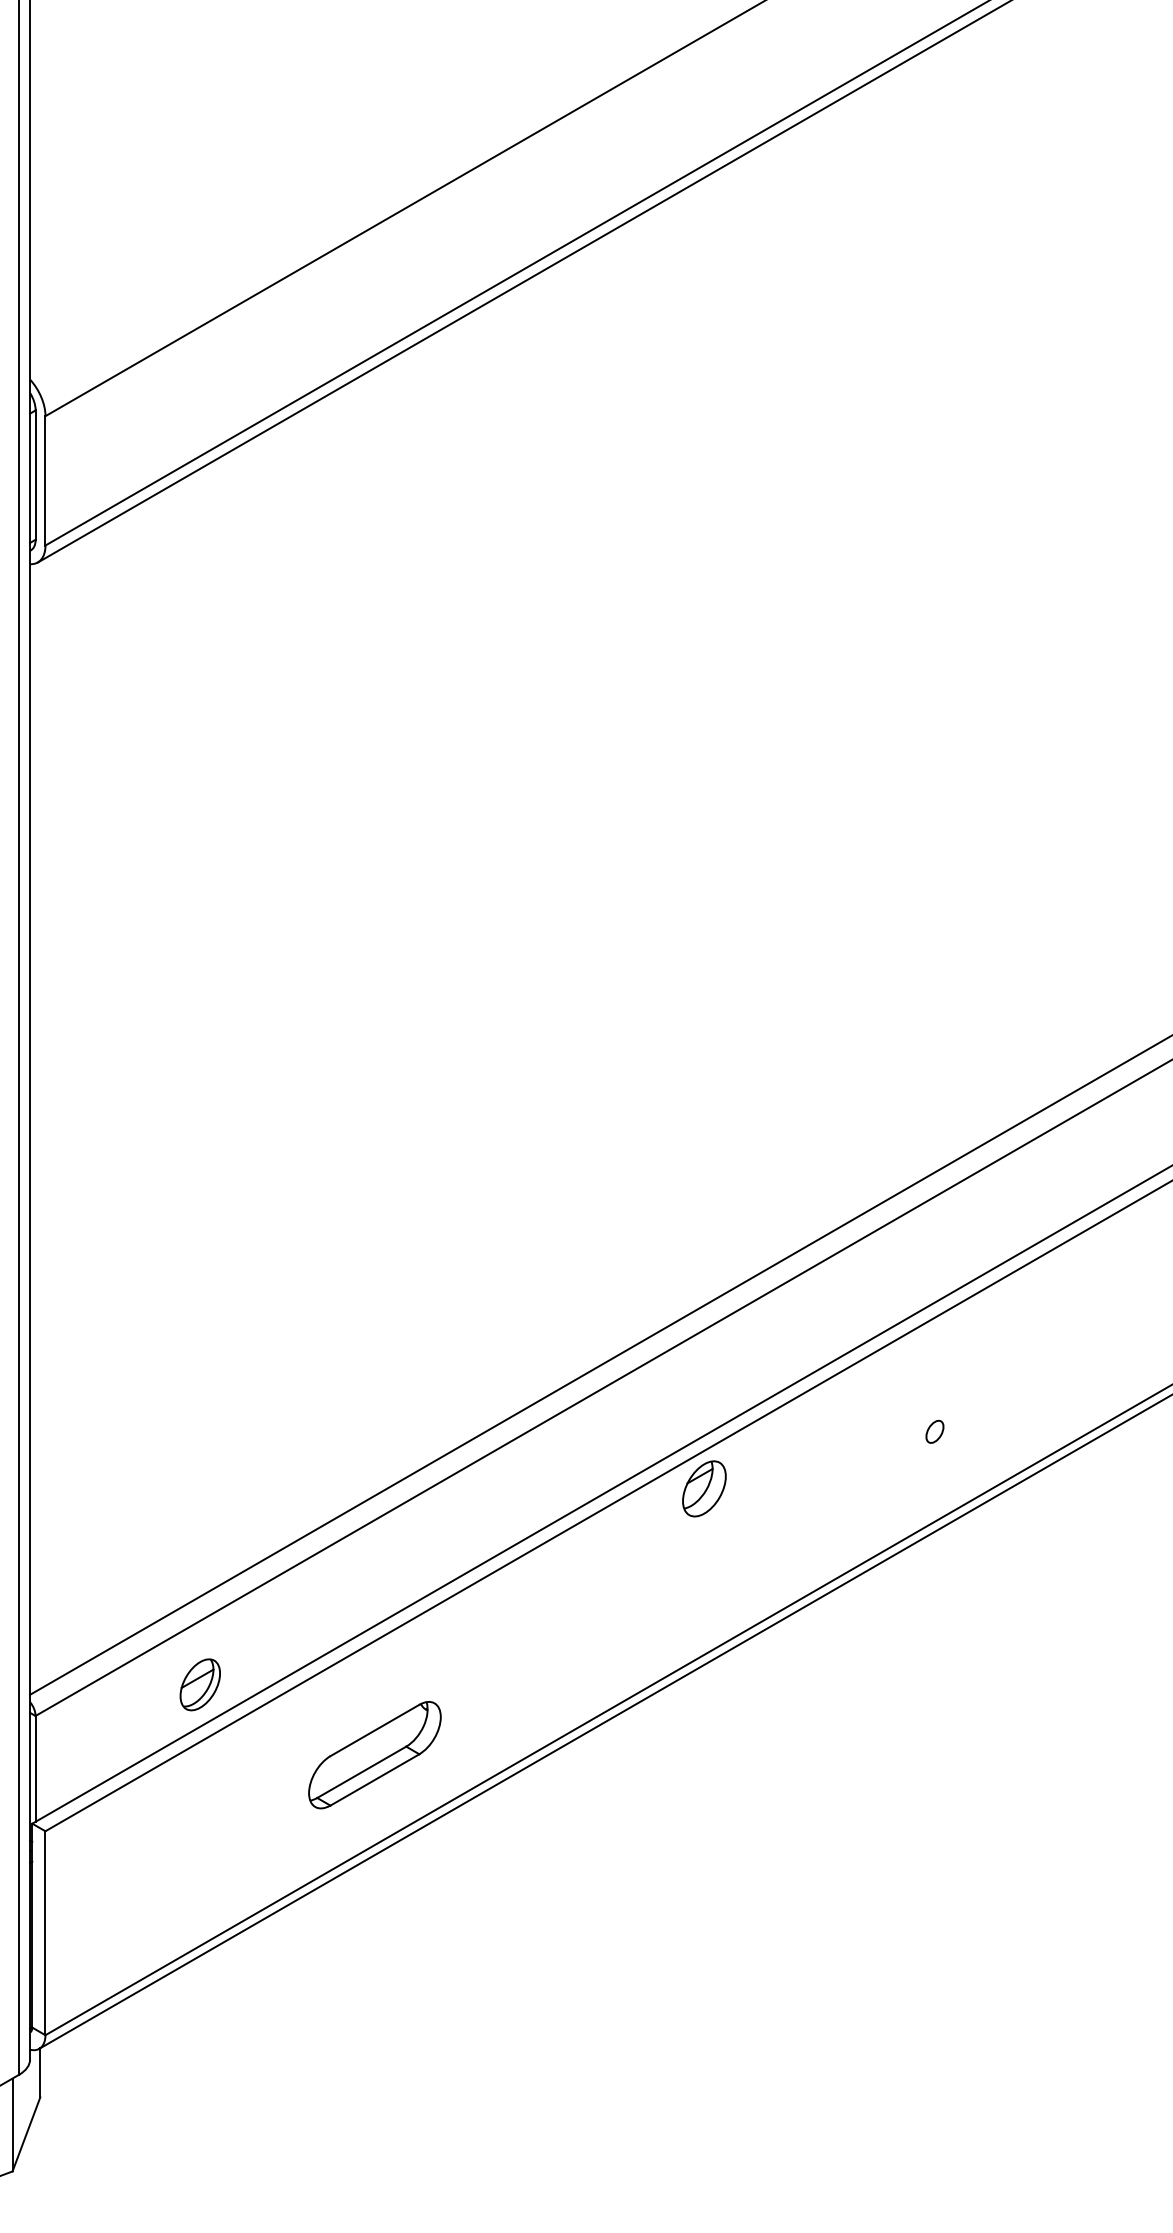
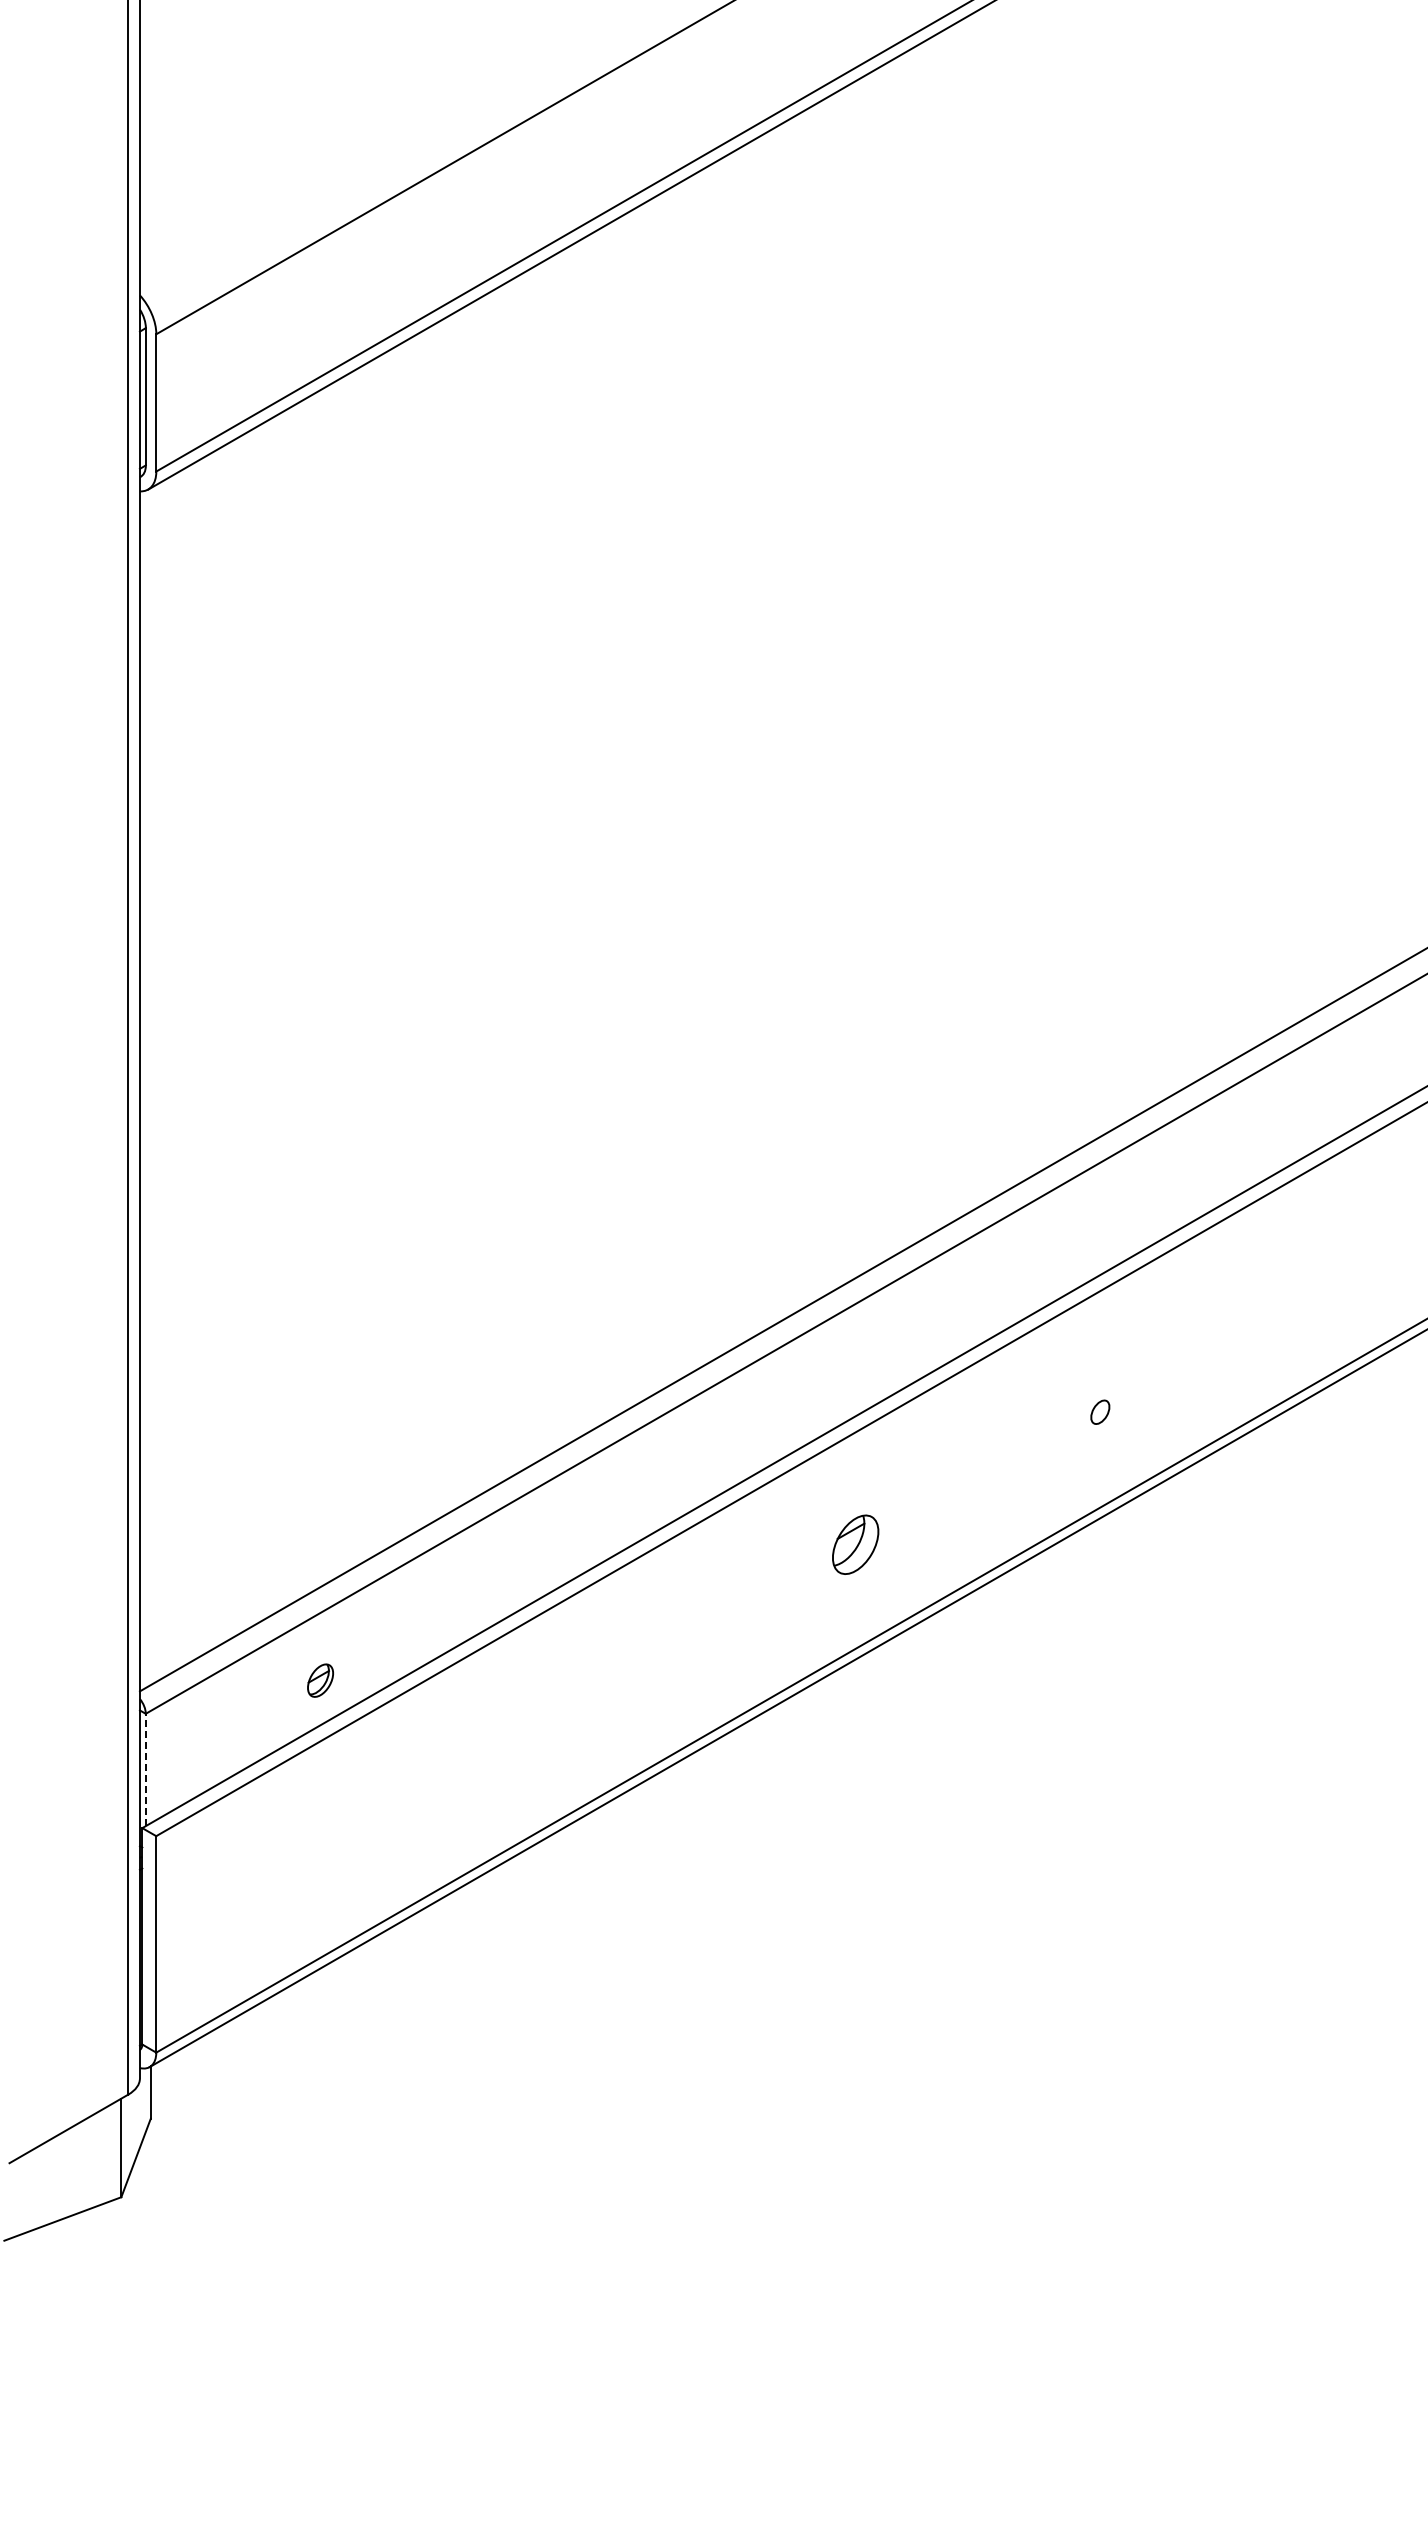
part: (704, 1488) -> (855, 1544), moved
part: (200, 1684) -> (320, 1680), size x0.6
part: (374, 1755) -> (505, 1755), removed
line: (35, 1768) -> (145, 1769), solid -> dashed

